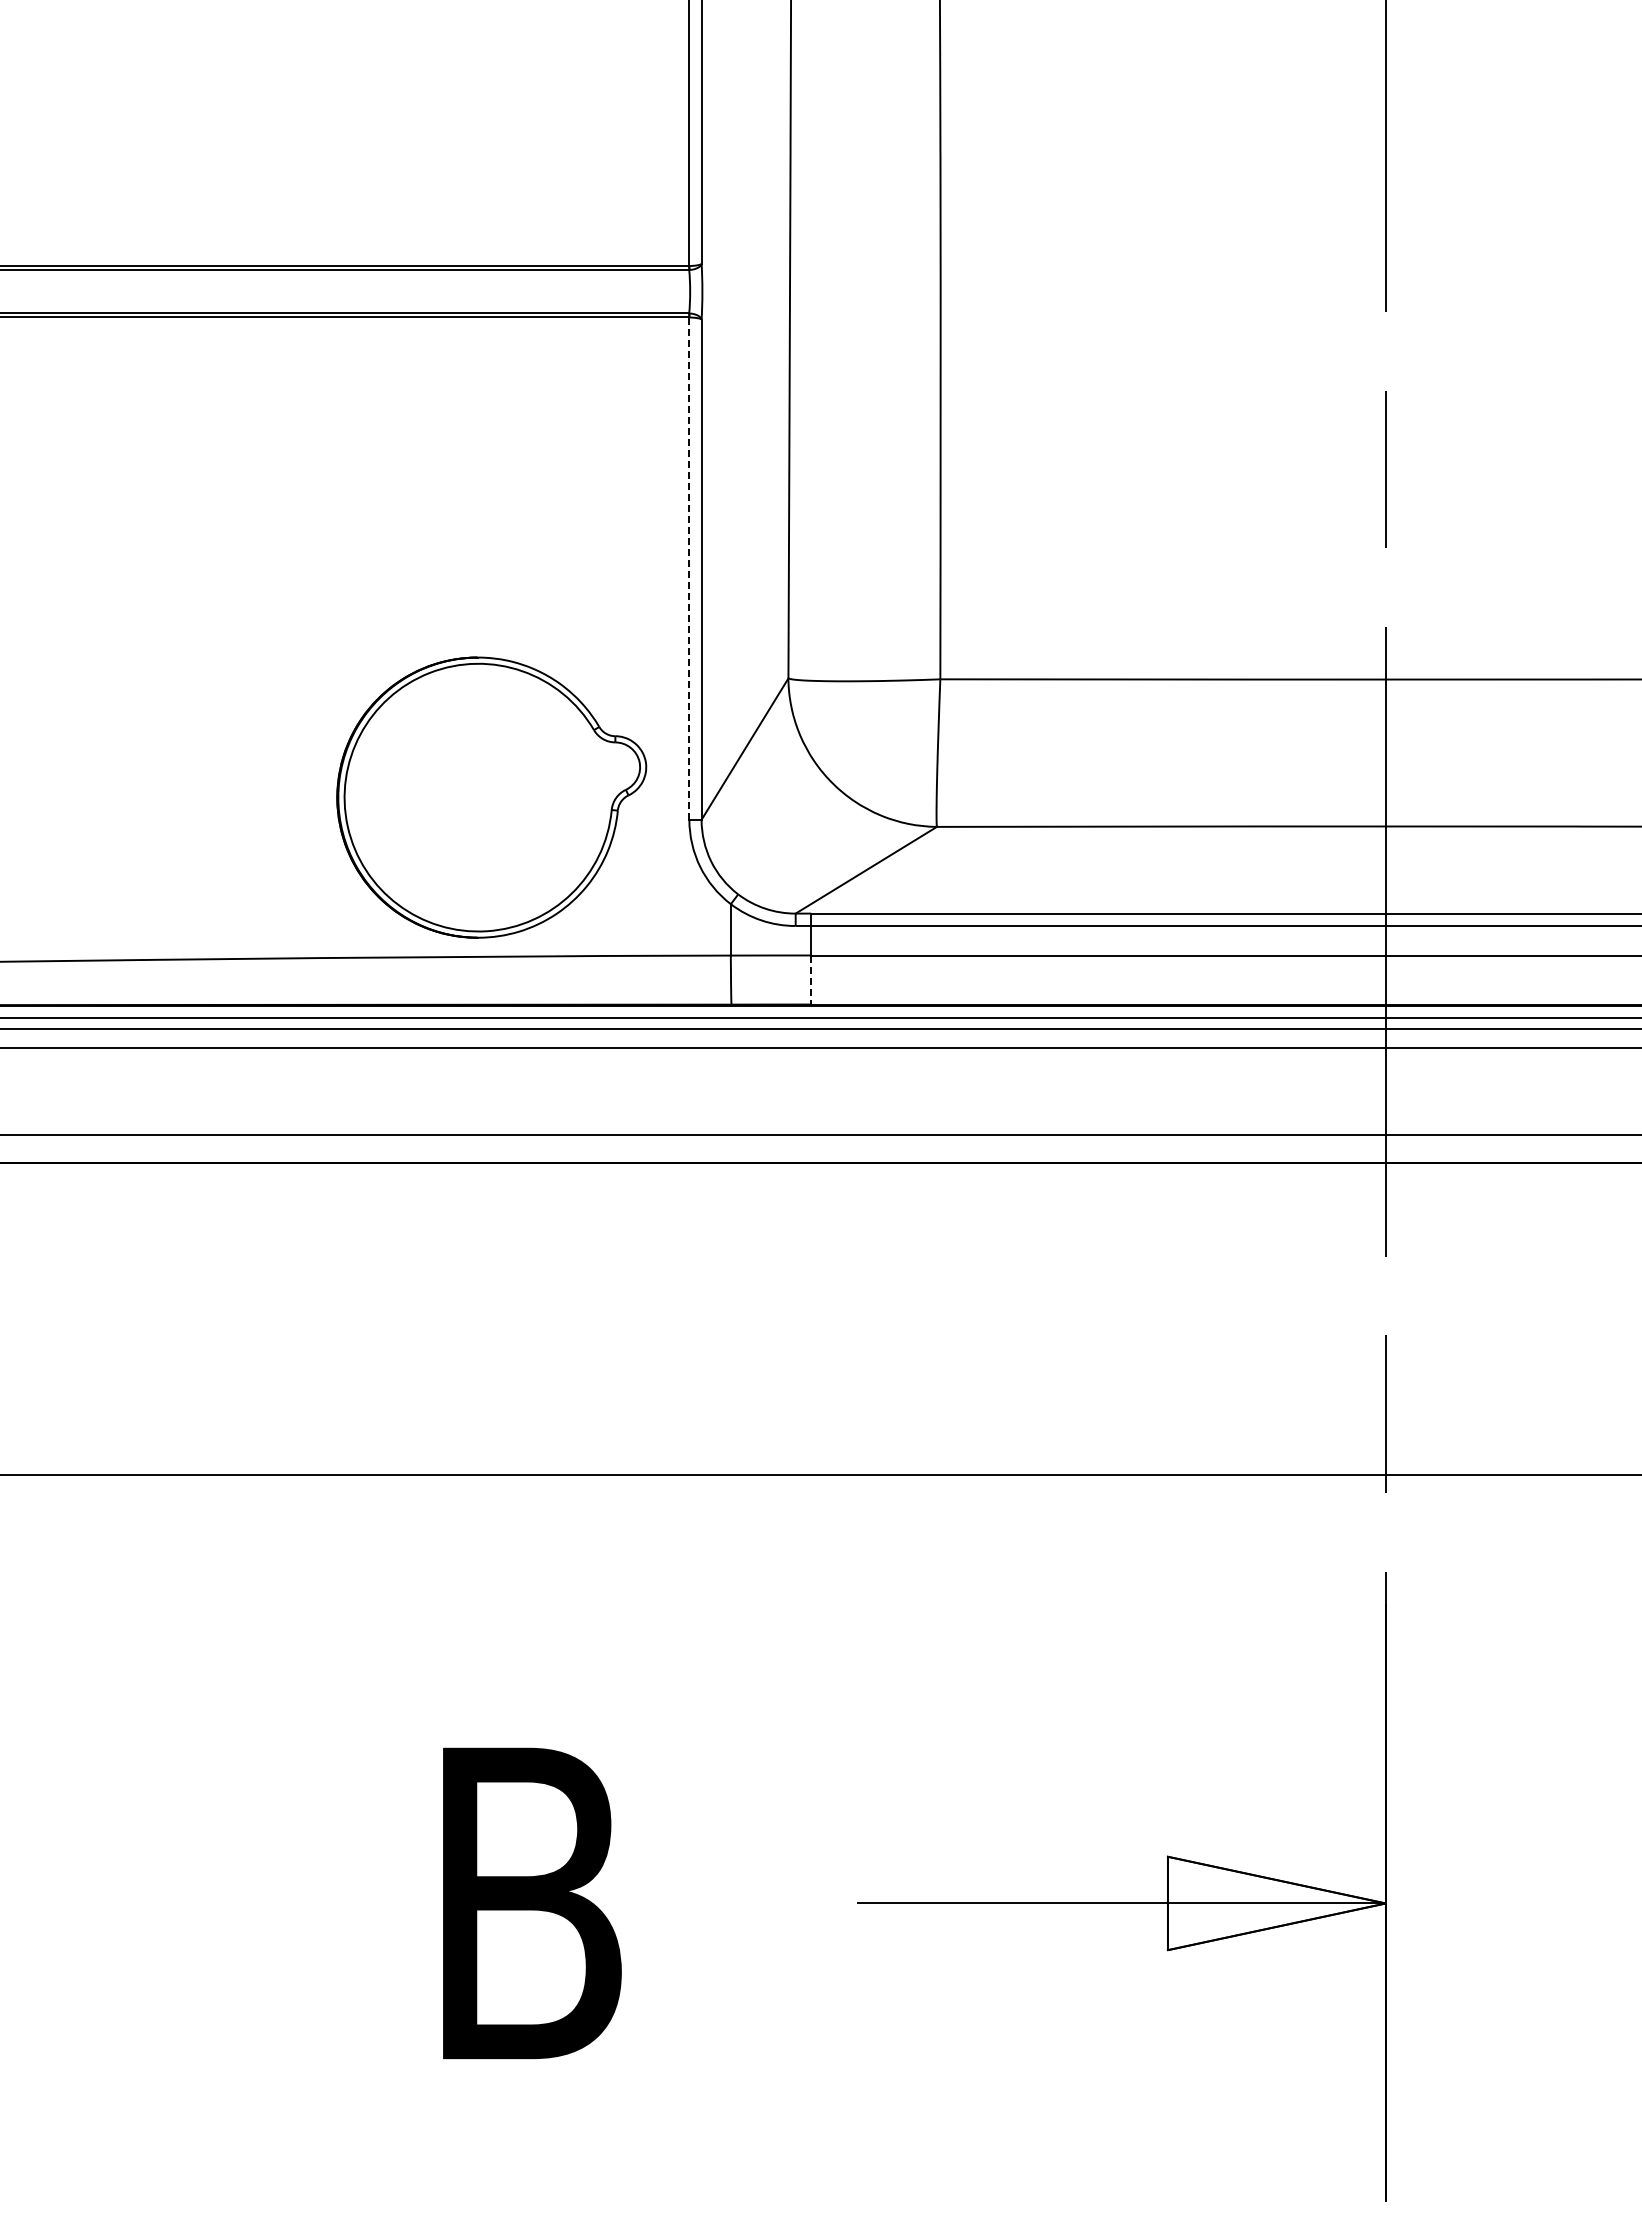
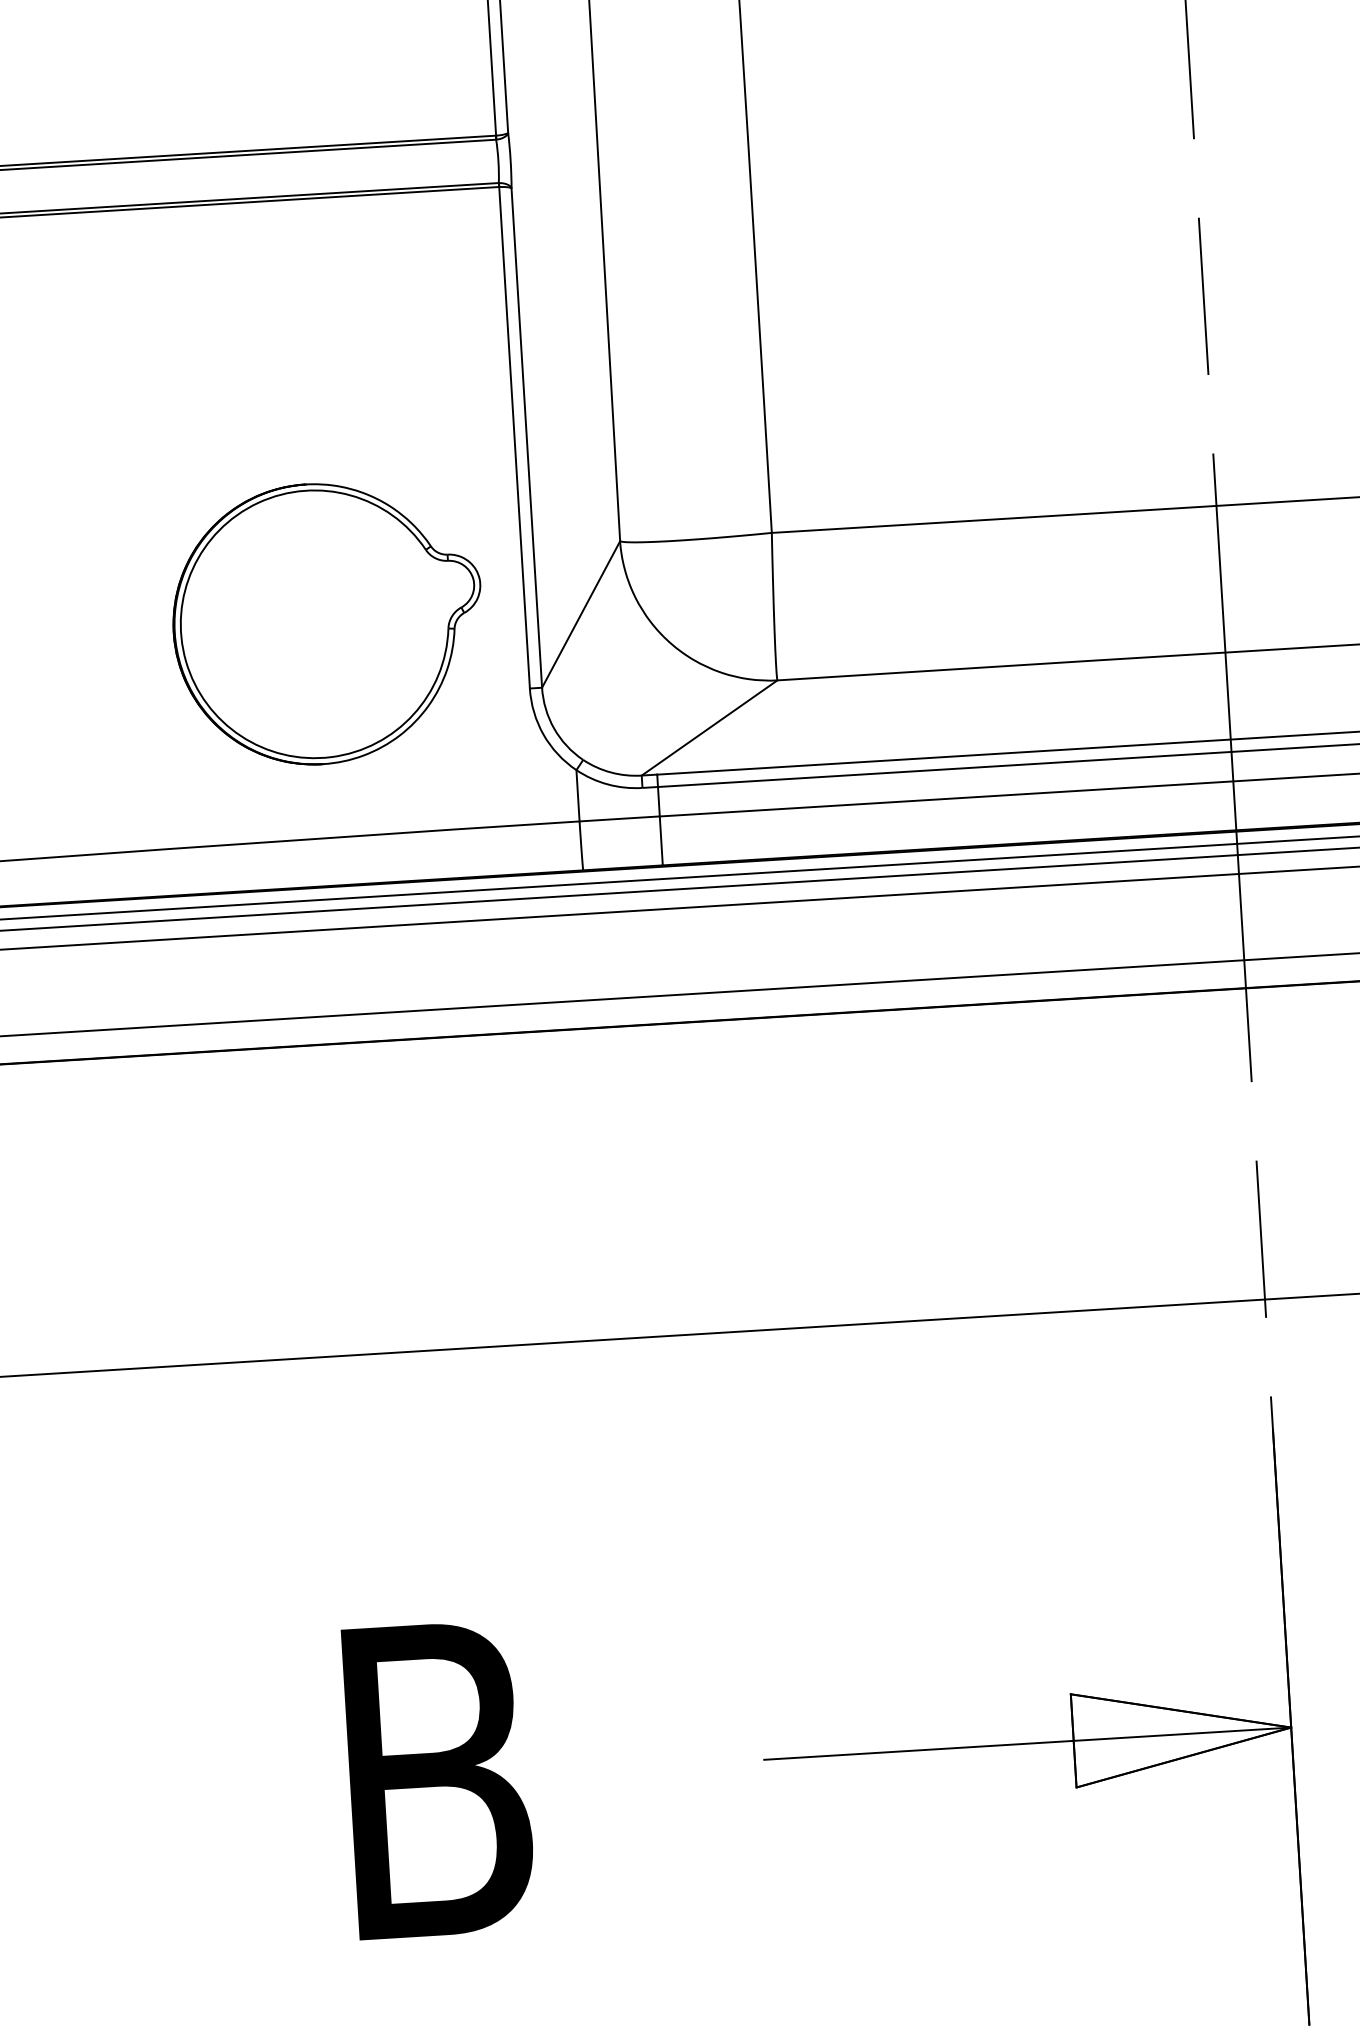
line: (689, 568) -> (514, 437), dashed -> solid
part: (491, 797) -> (327, 623), moved
line: (811, 980) -> (661, 841), dashed -> solid

